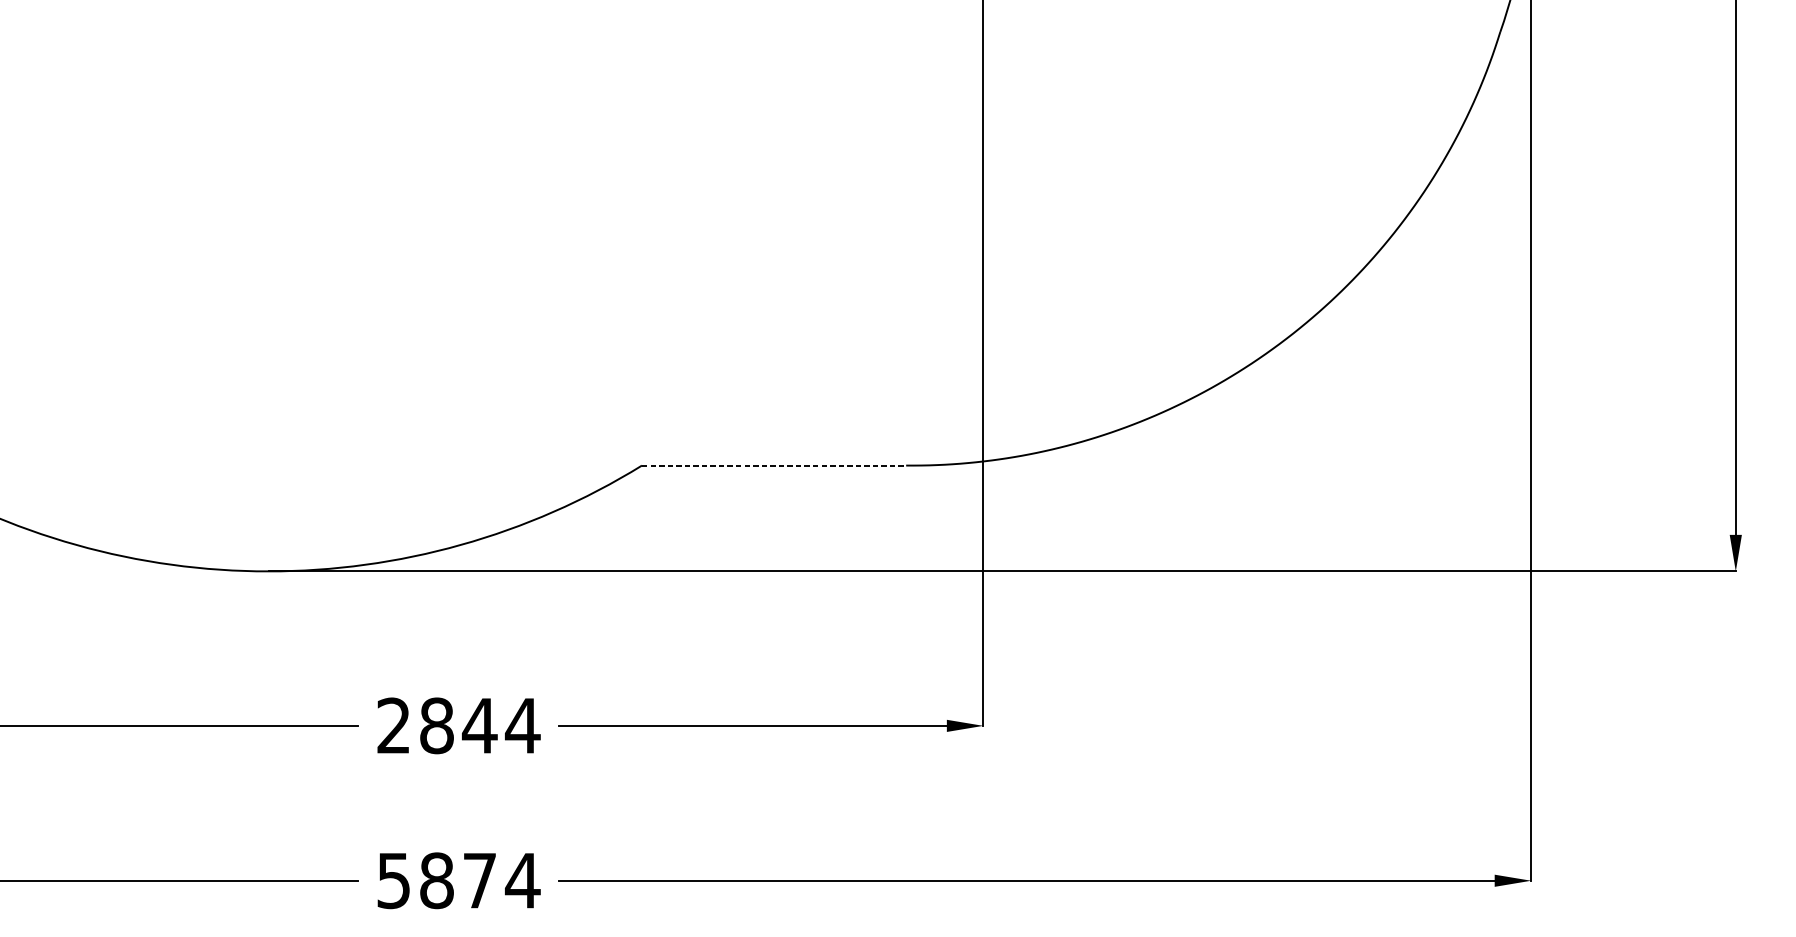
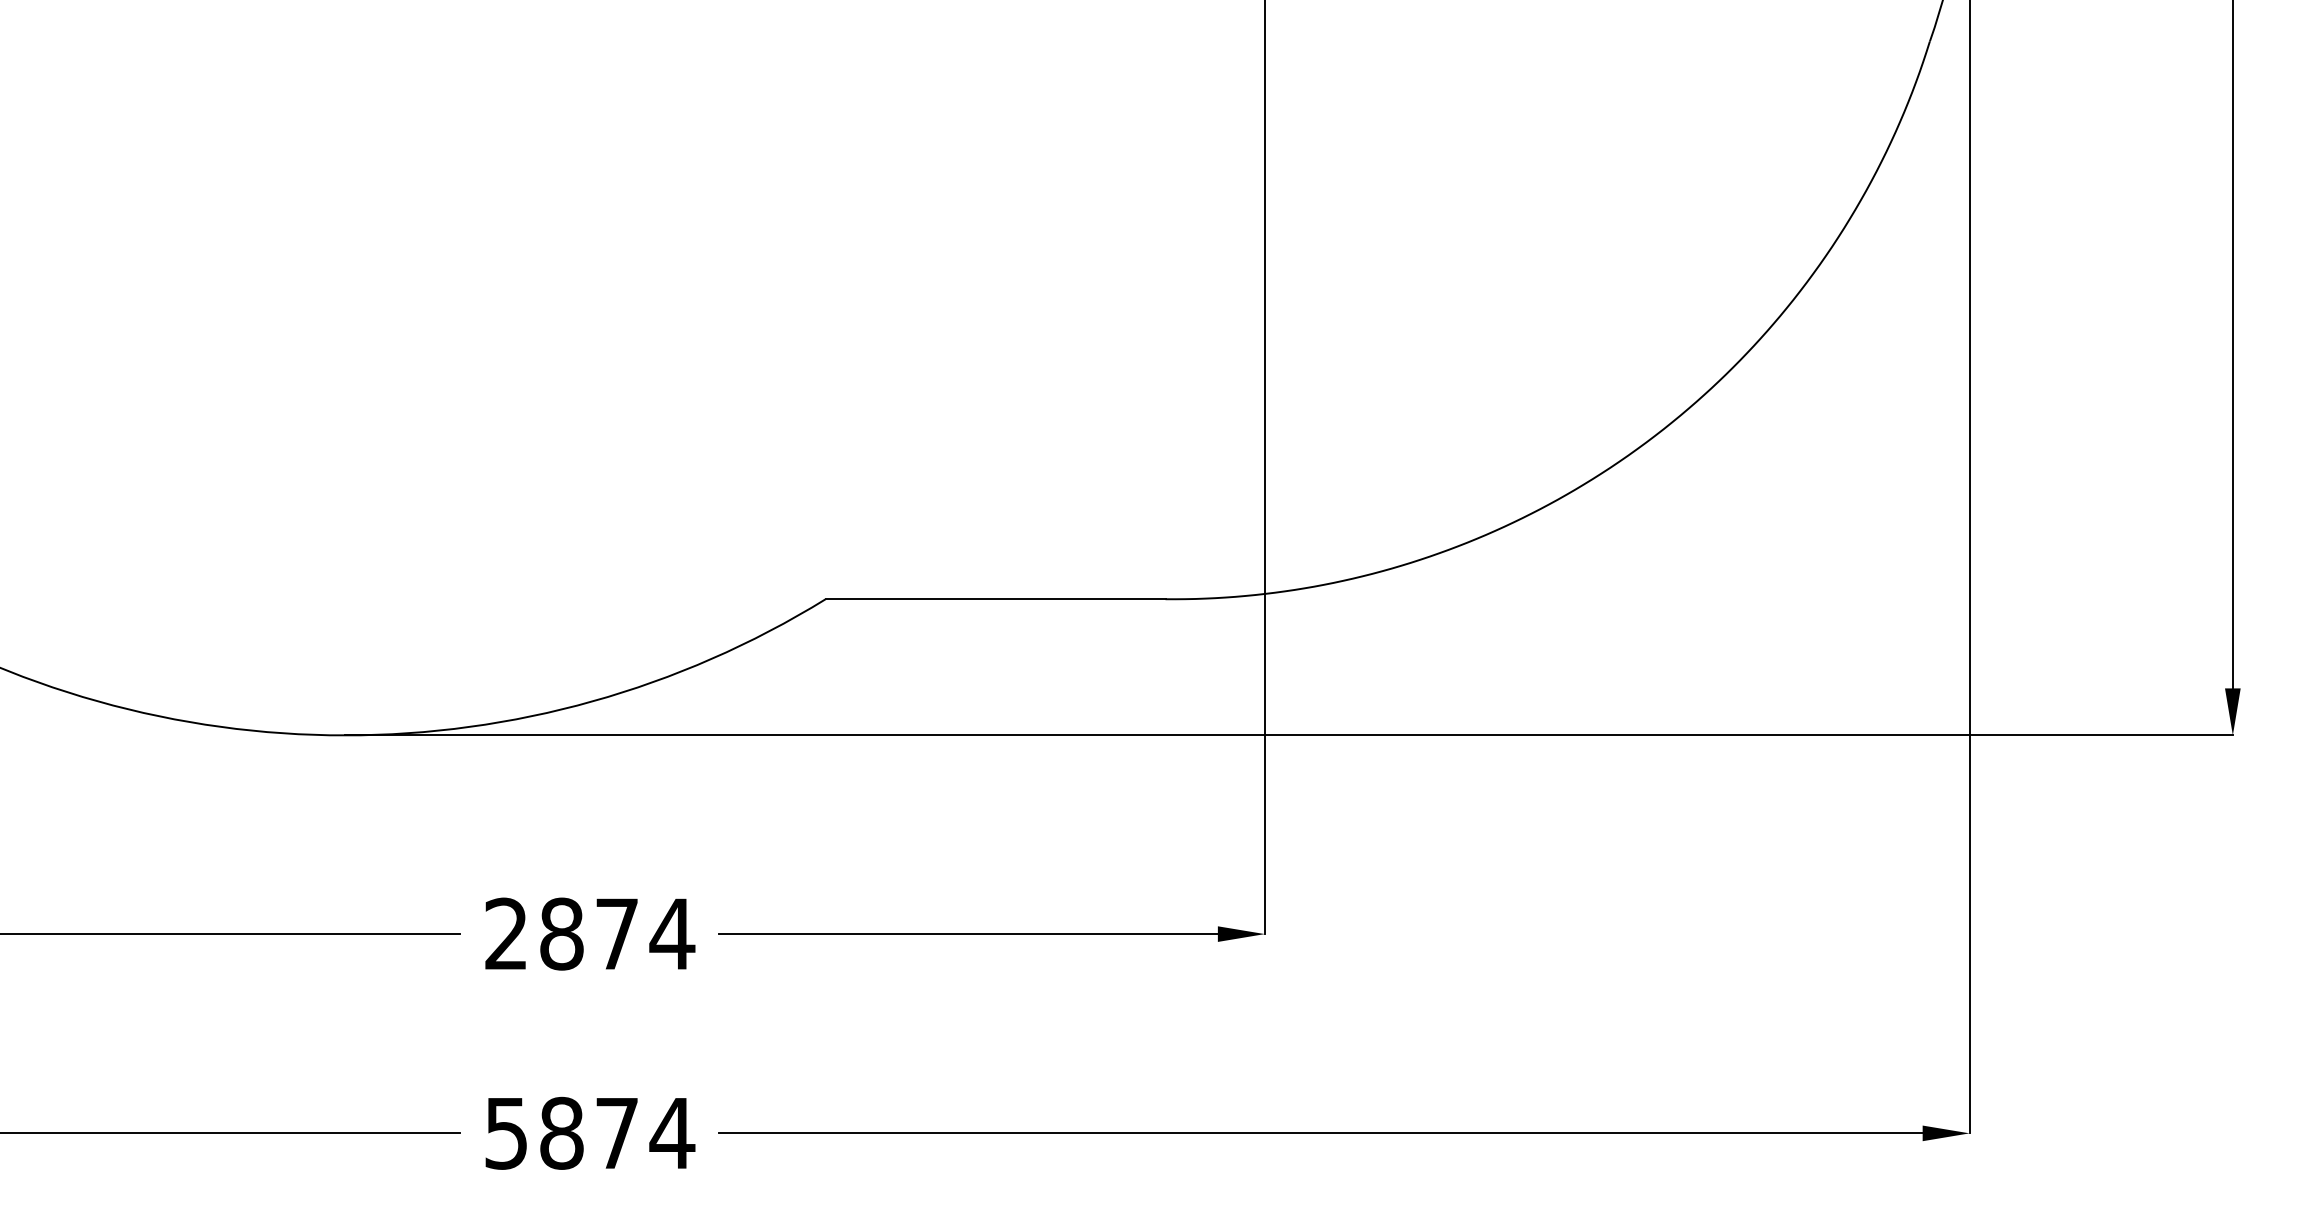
line: (774, 465) -> (995, 599), dashed -> solid
text: (480, 725) -> (617, 933), 2844 -> 2874

